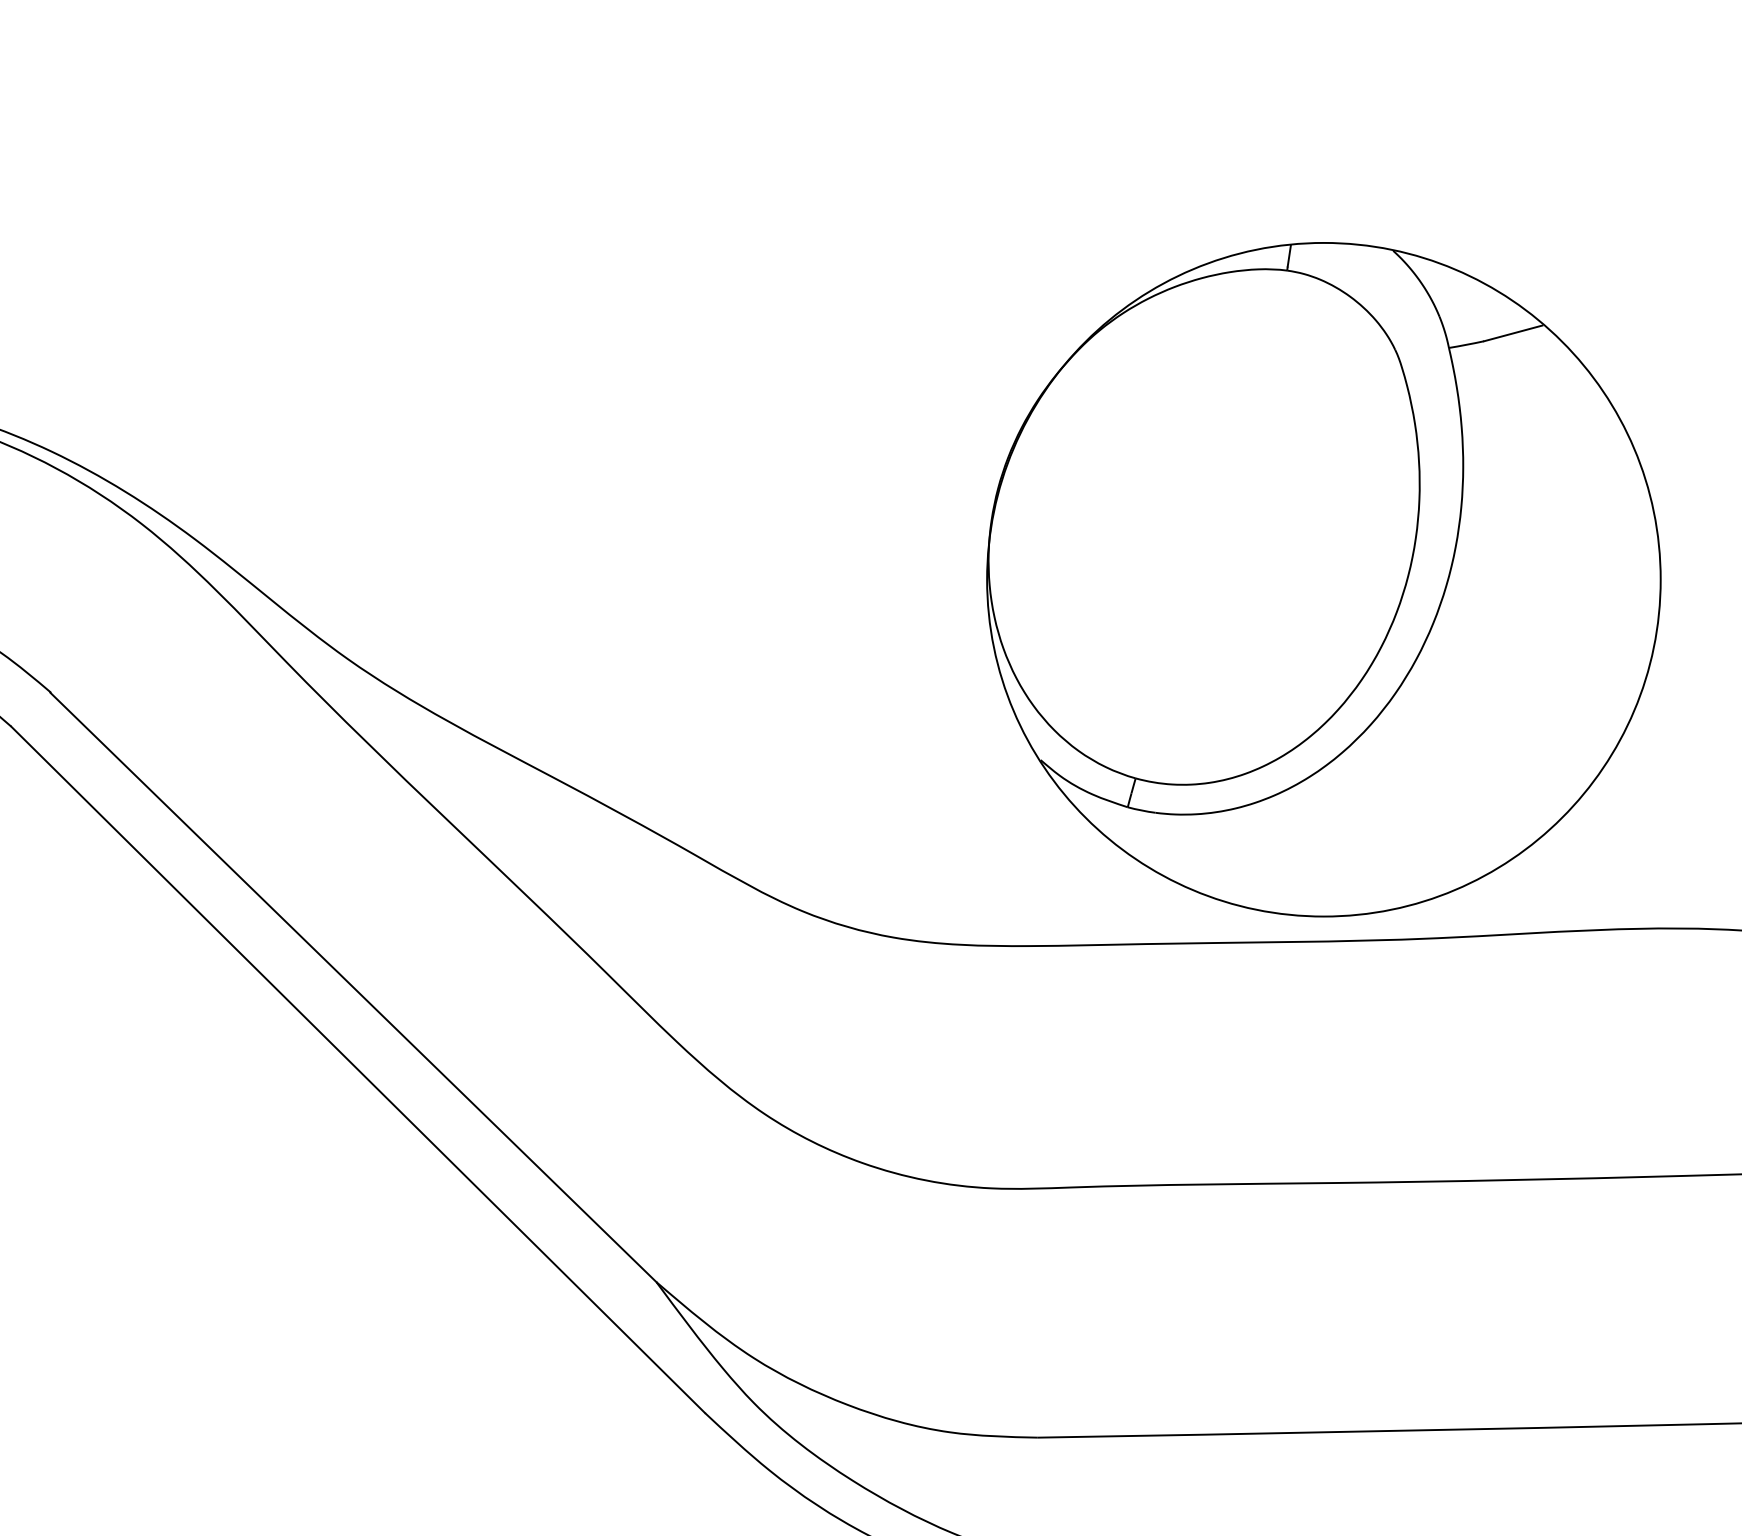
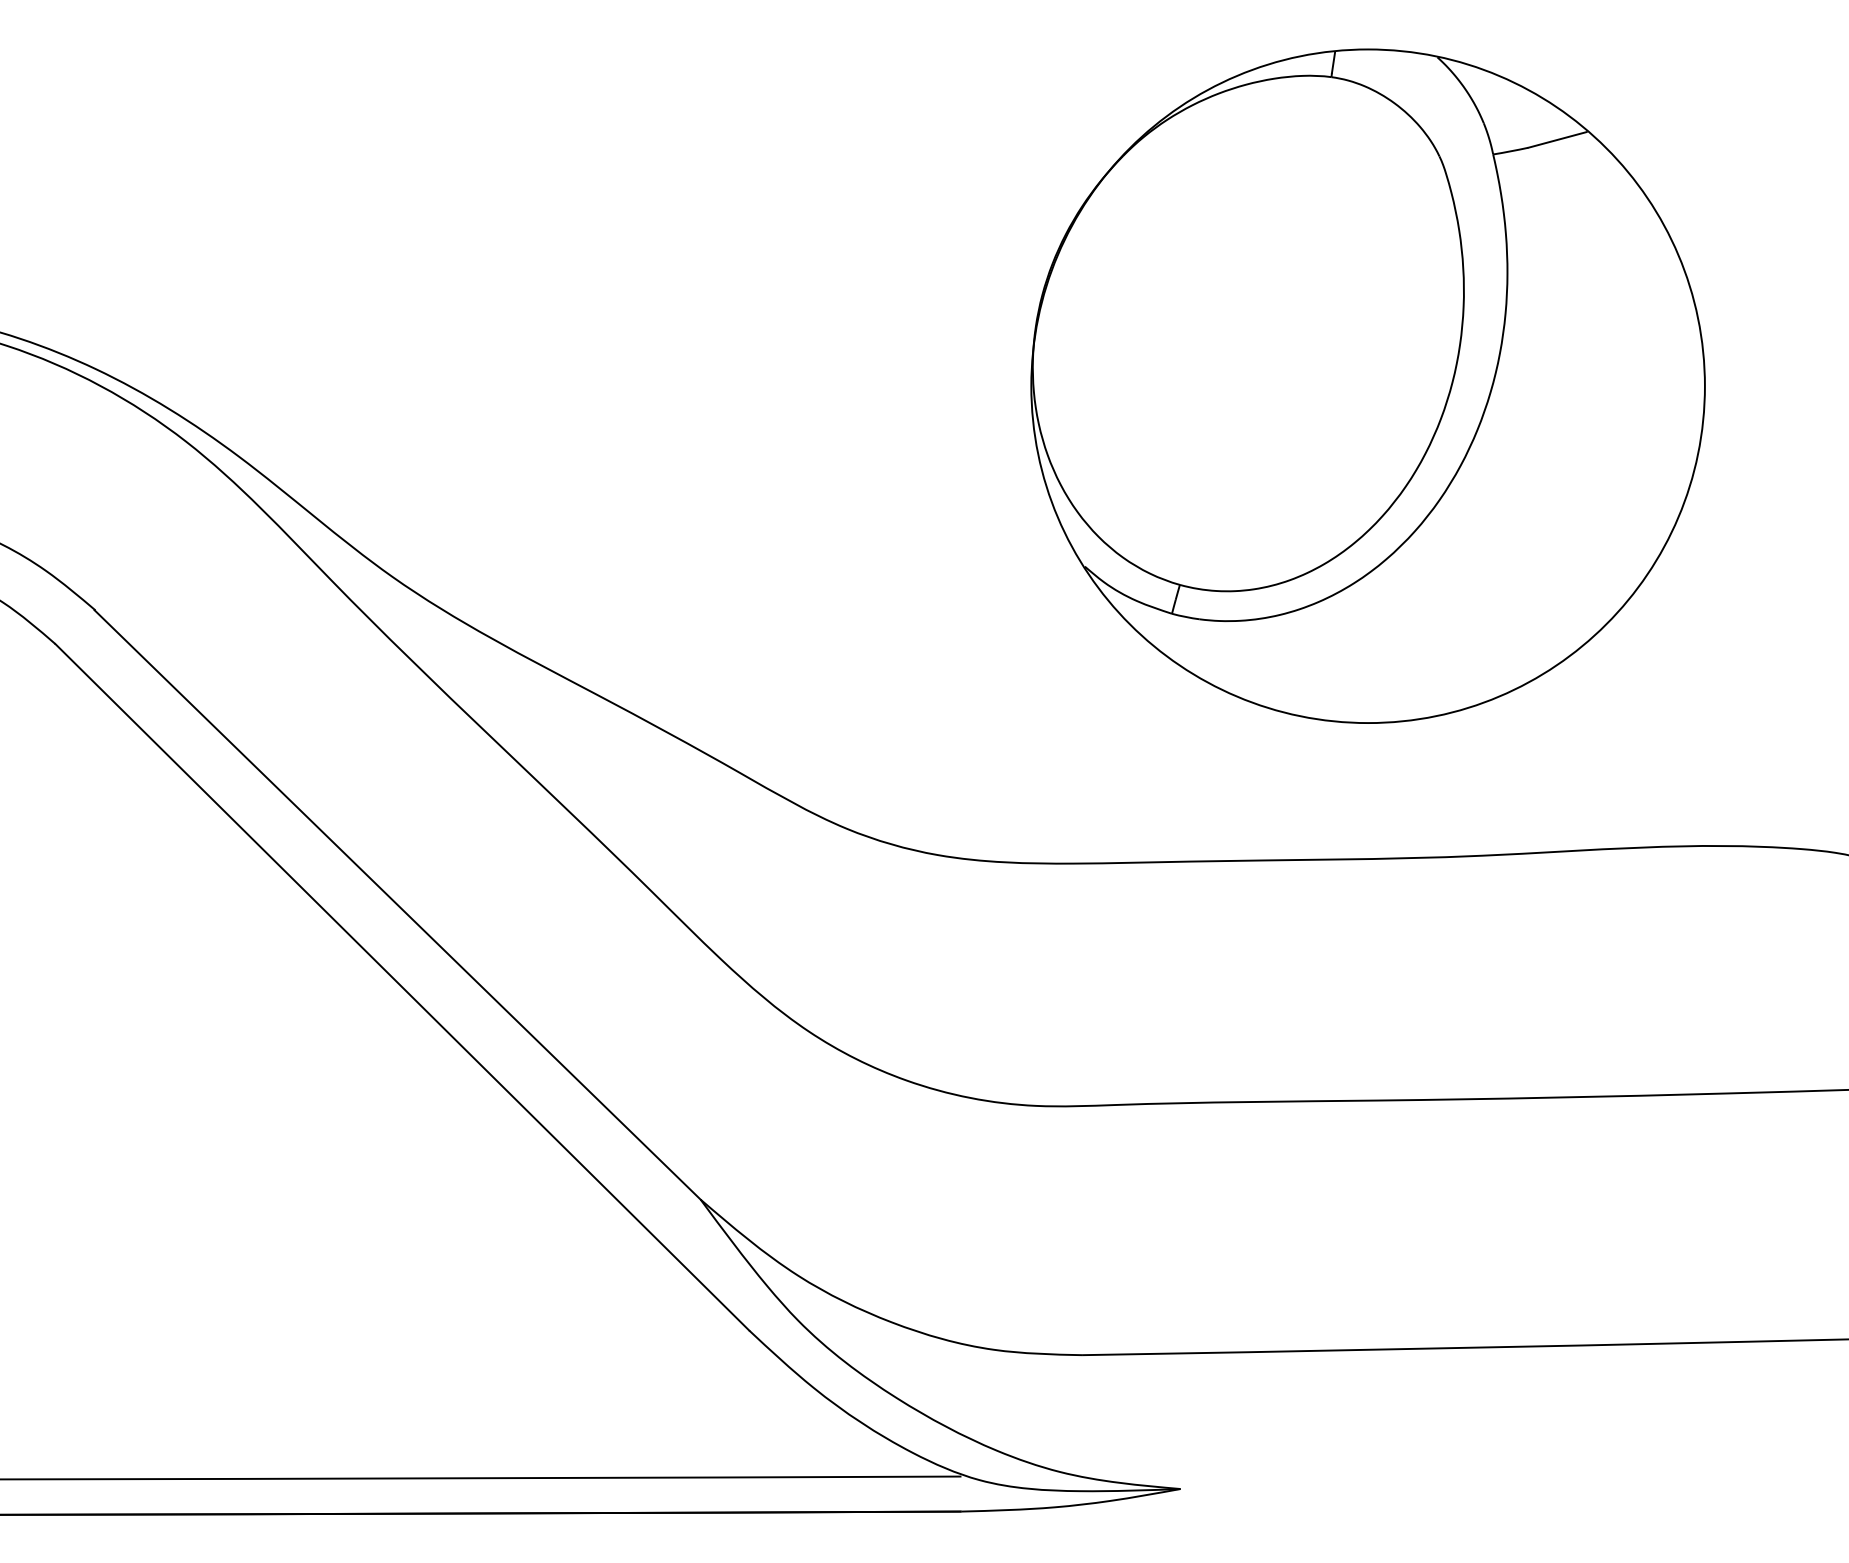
part: (1323, 578) -> (1367, 385), moved

